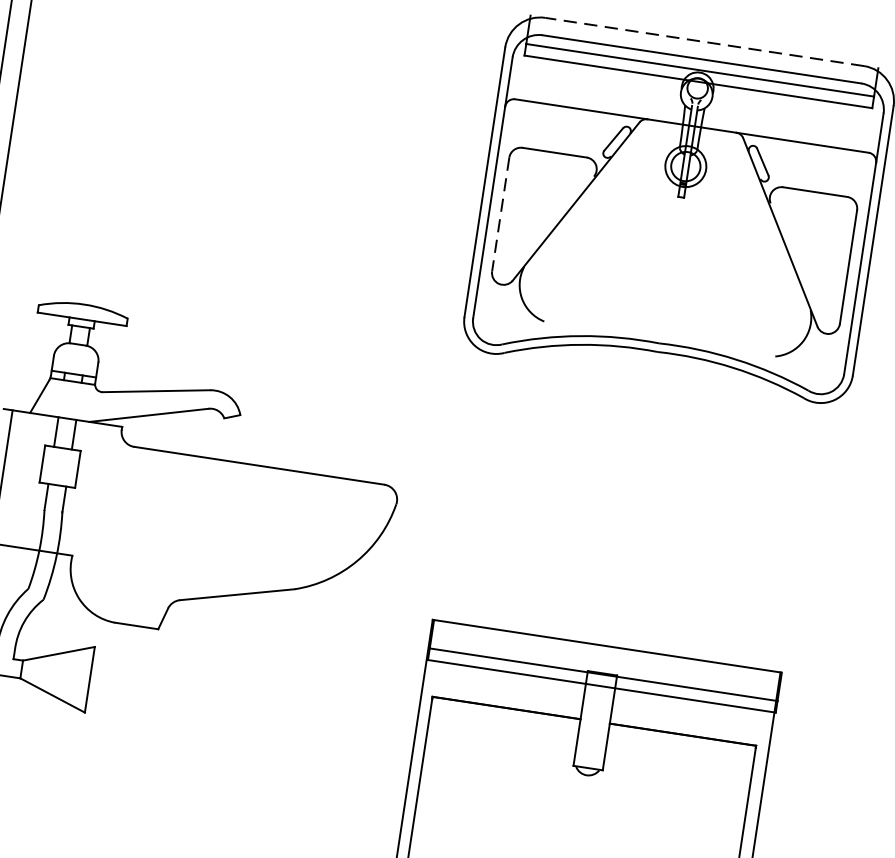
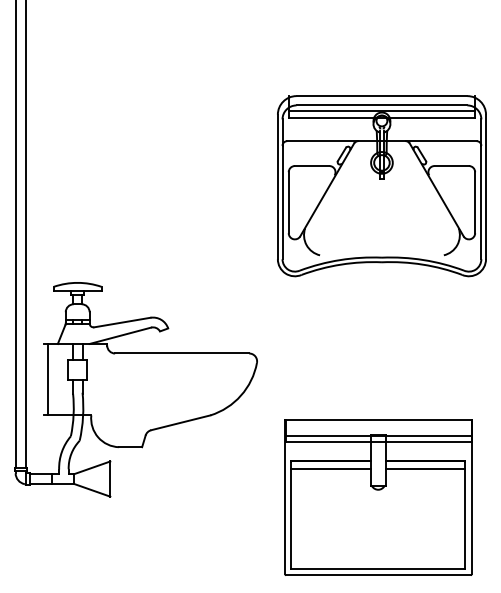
line: (703, 42) -> (381, 96), dashed -> solid
line: (500, 215) -> (288, 203), dashed -> solid
line: (503, 722) -> (330, 468), added
line: (680, 748) -> (425, 468), added

